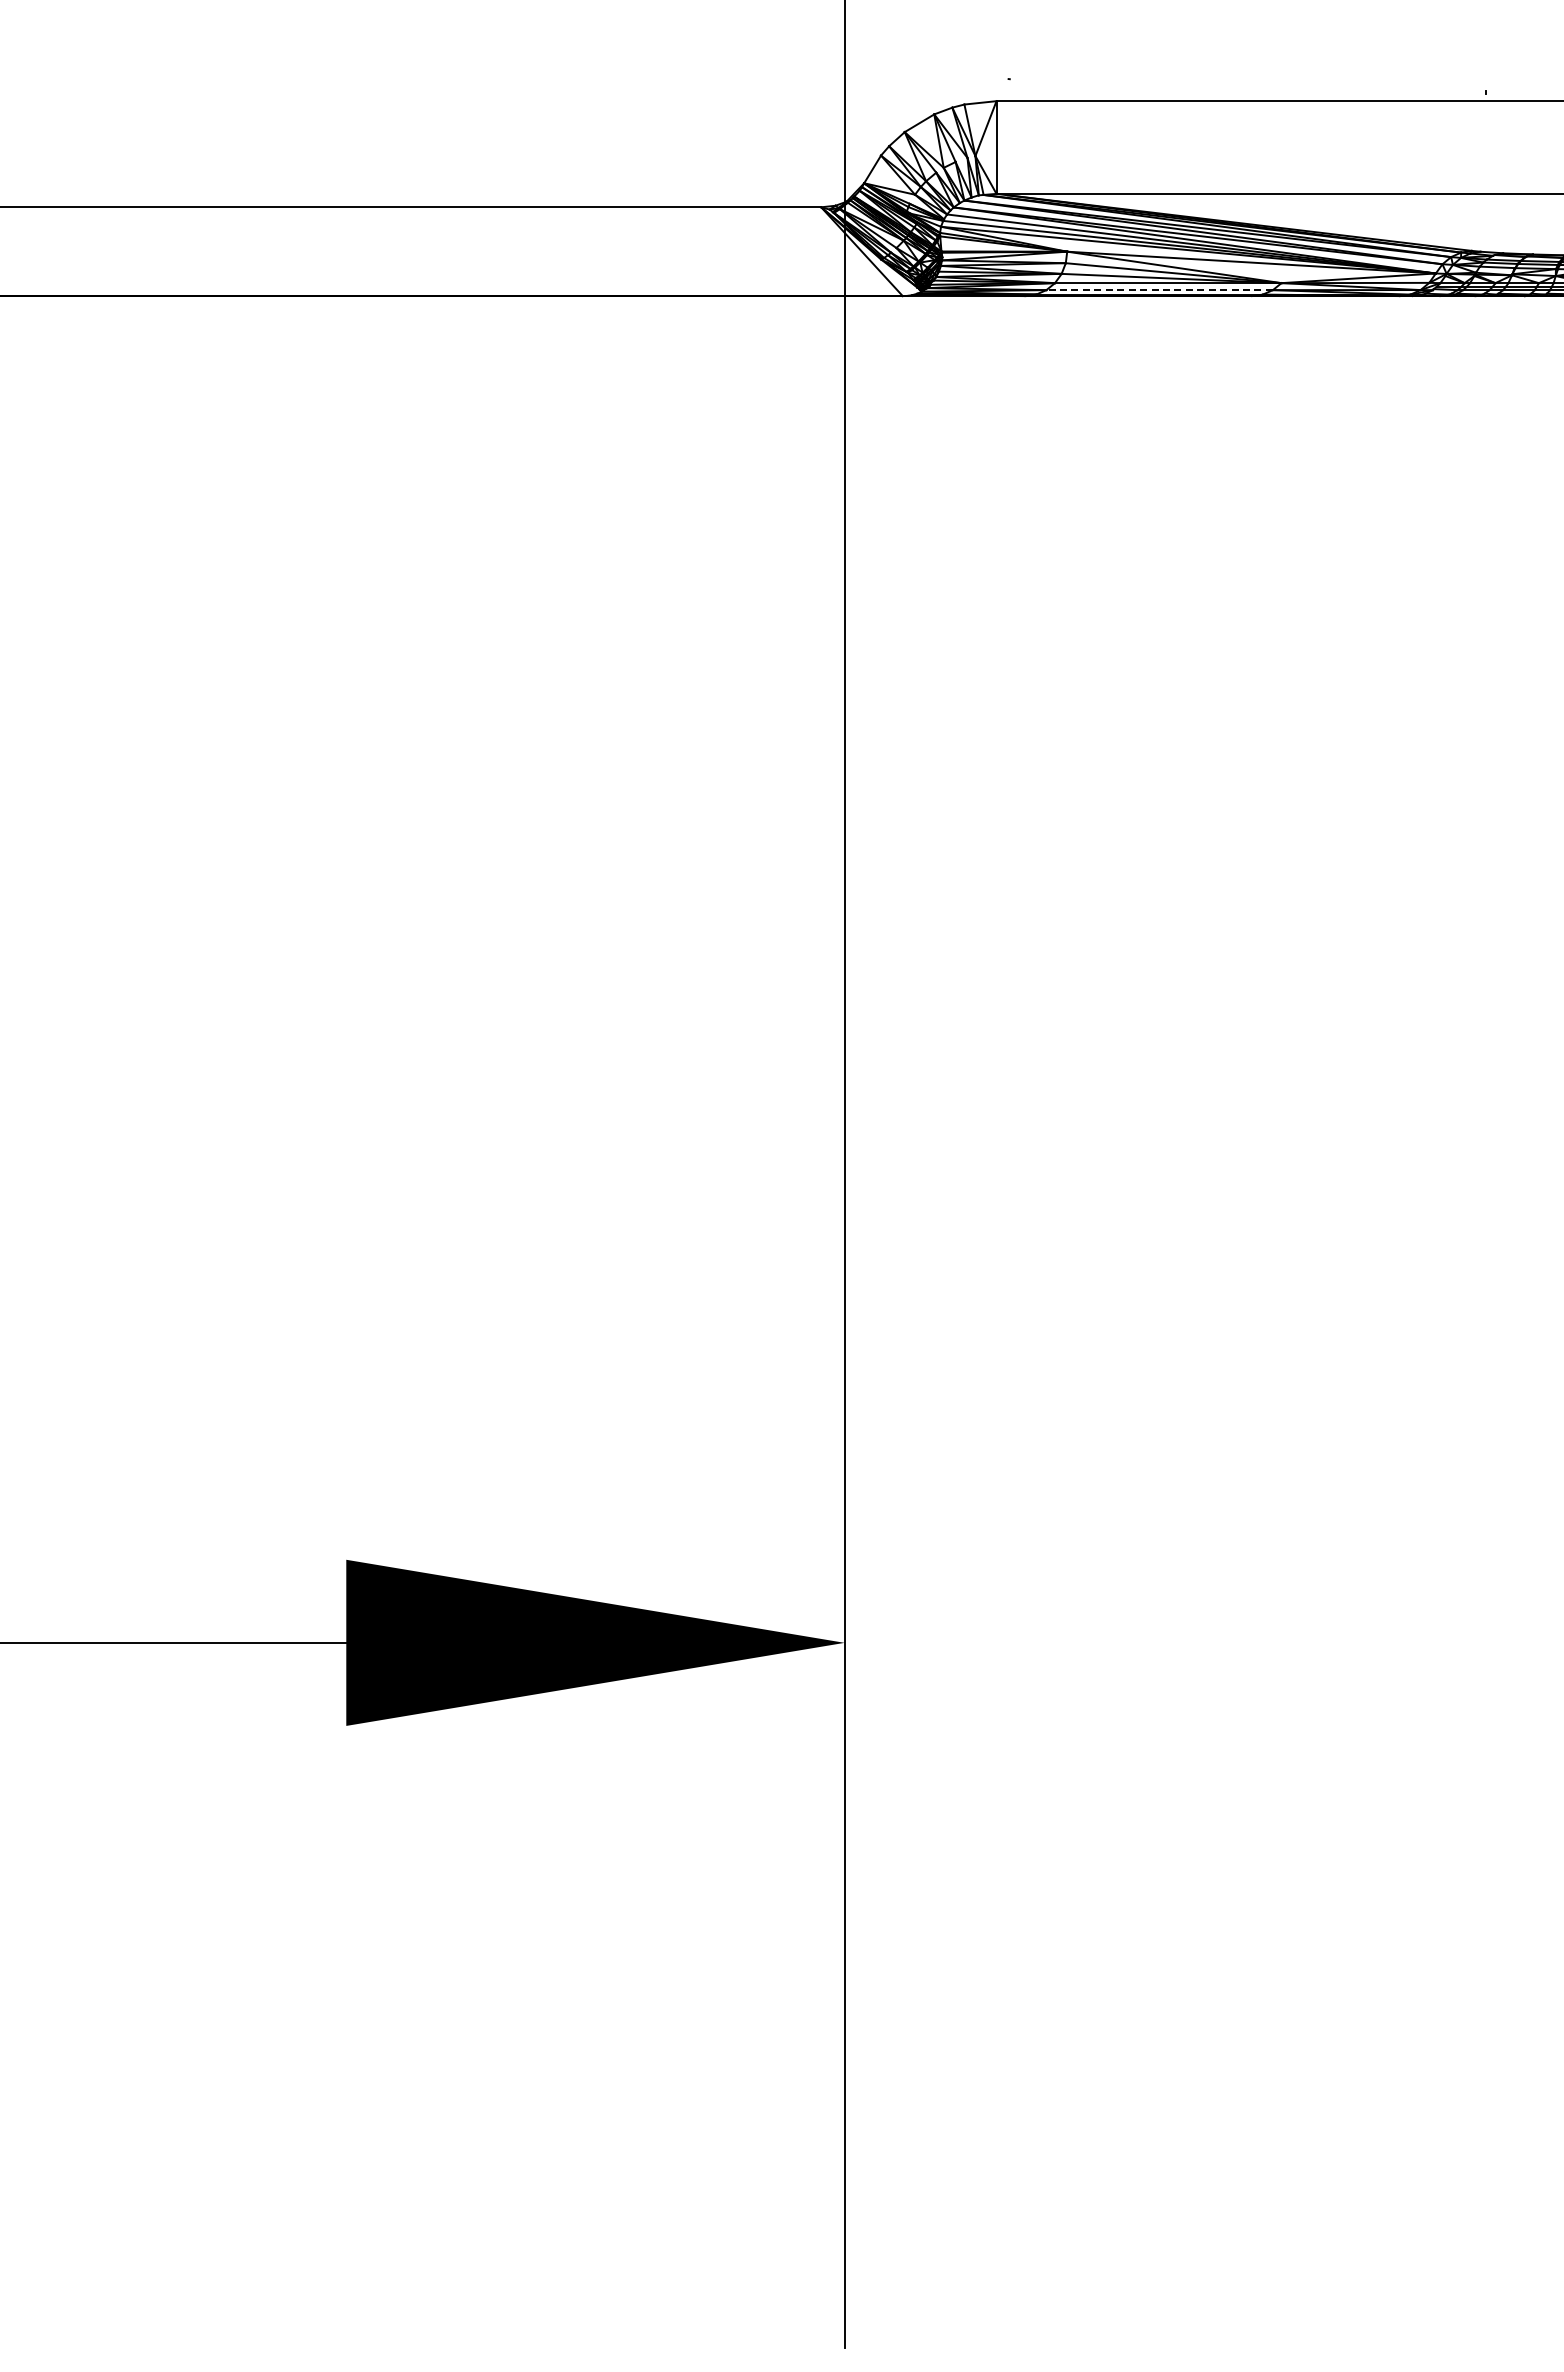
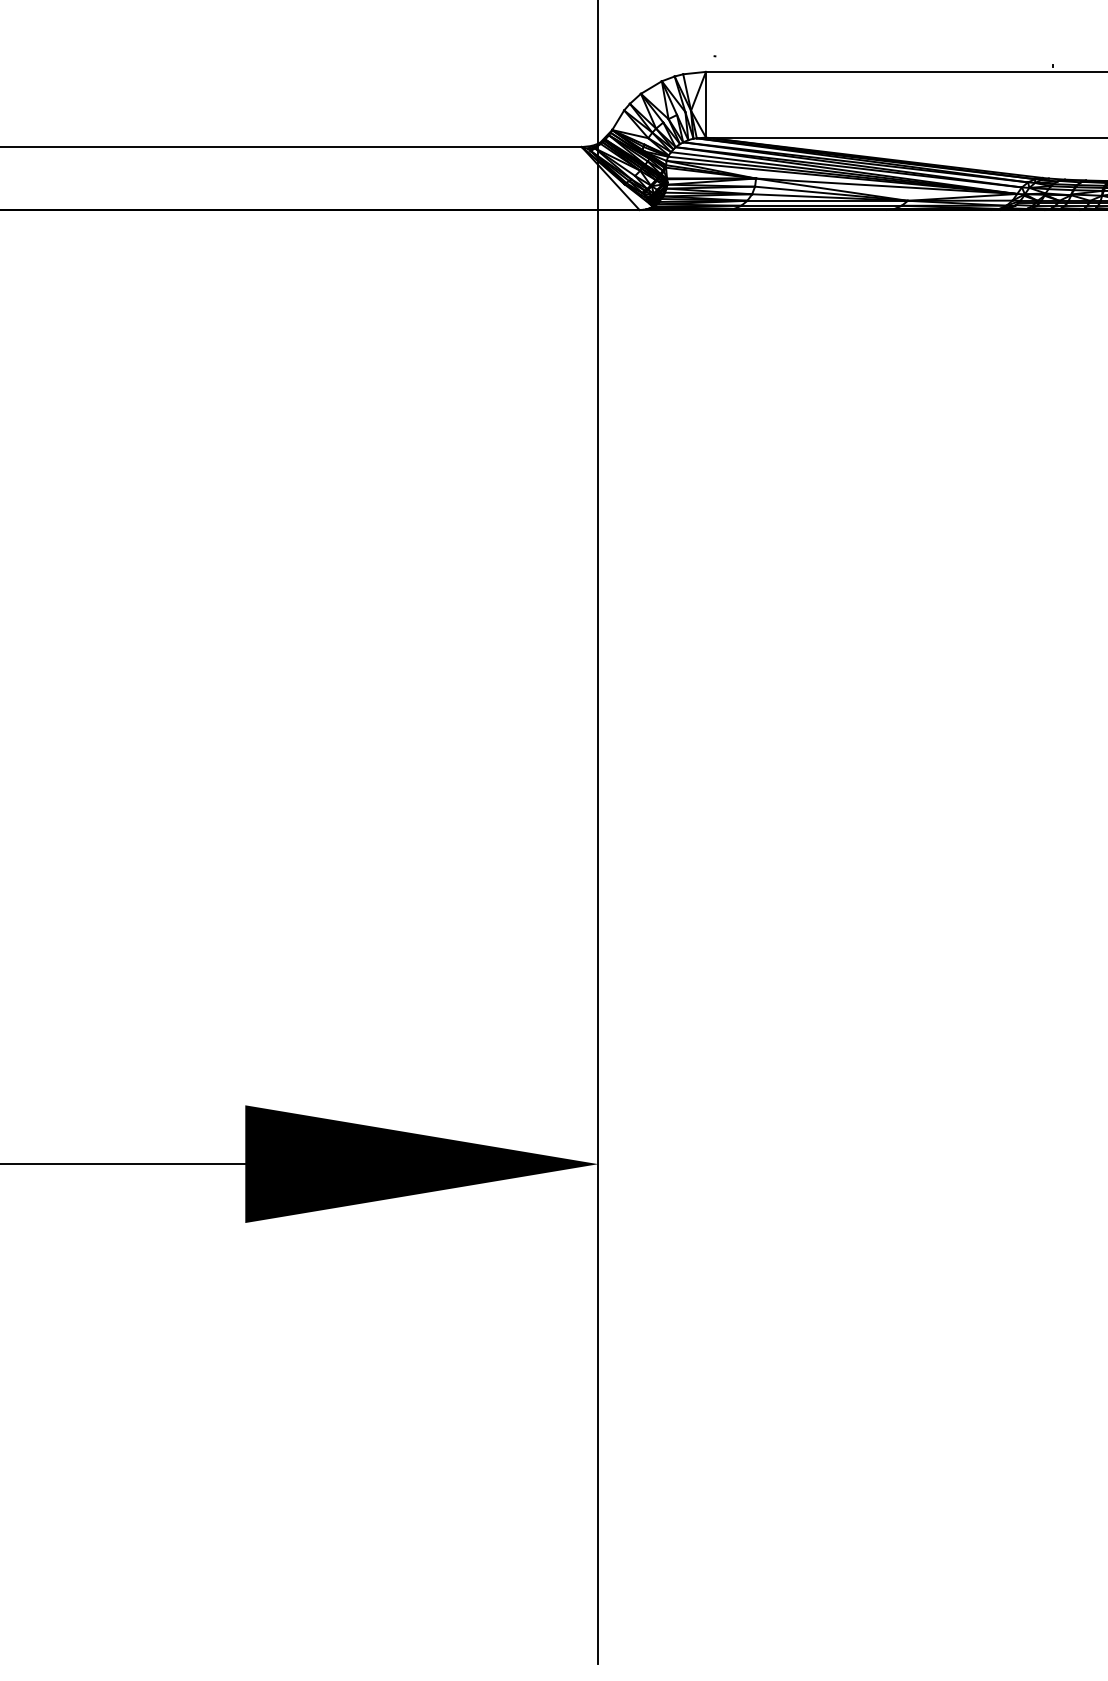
line: (1159, 290) -> (821, 206), dashed -> solid

